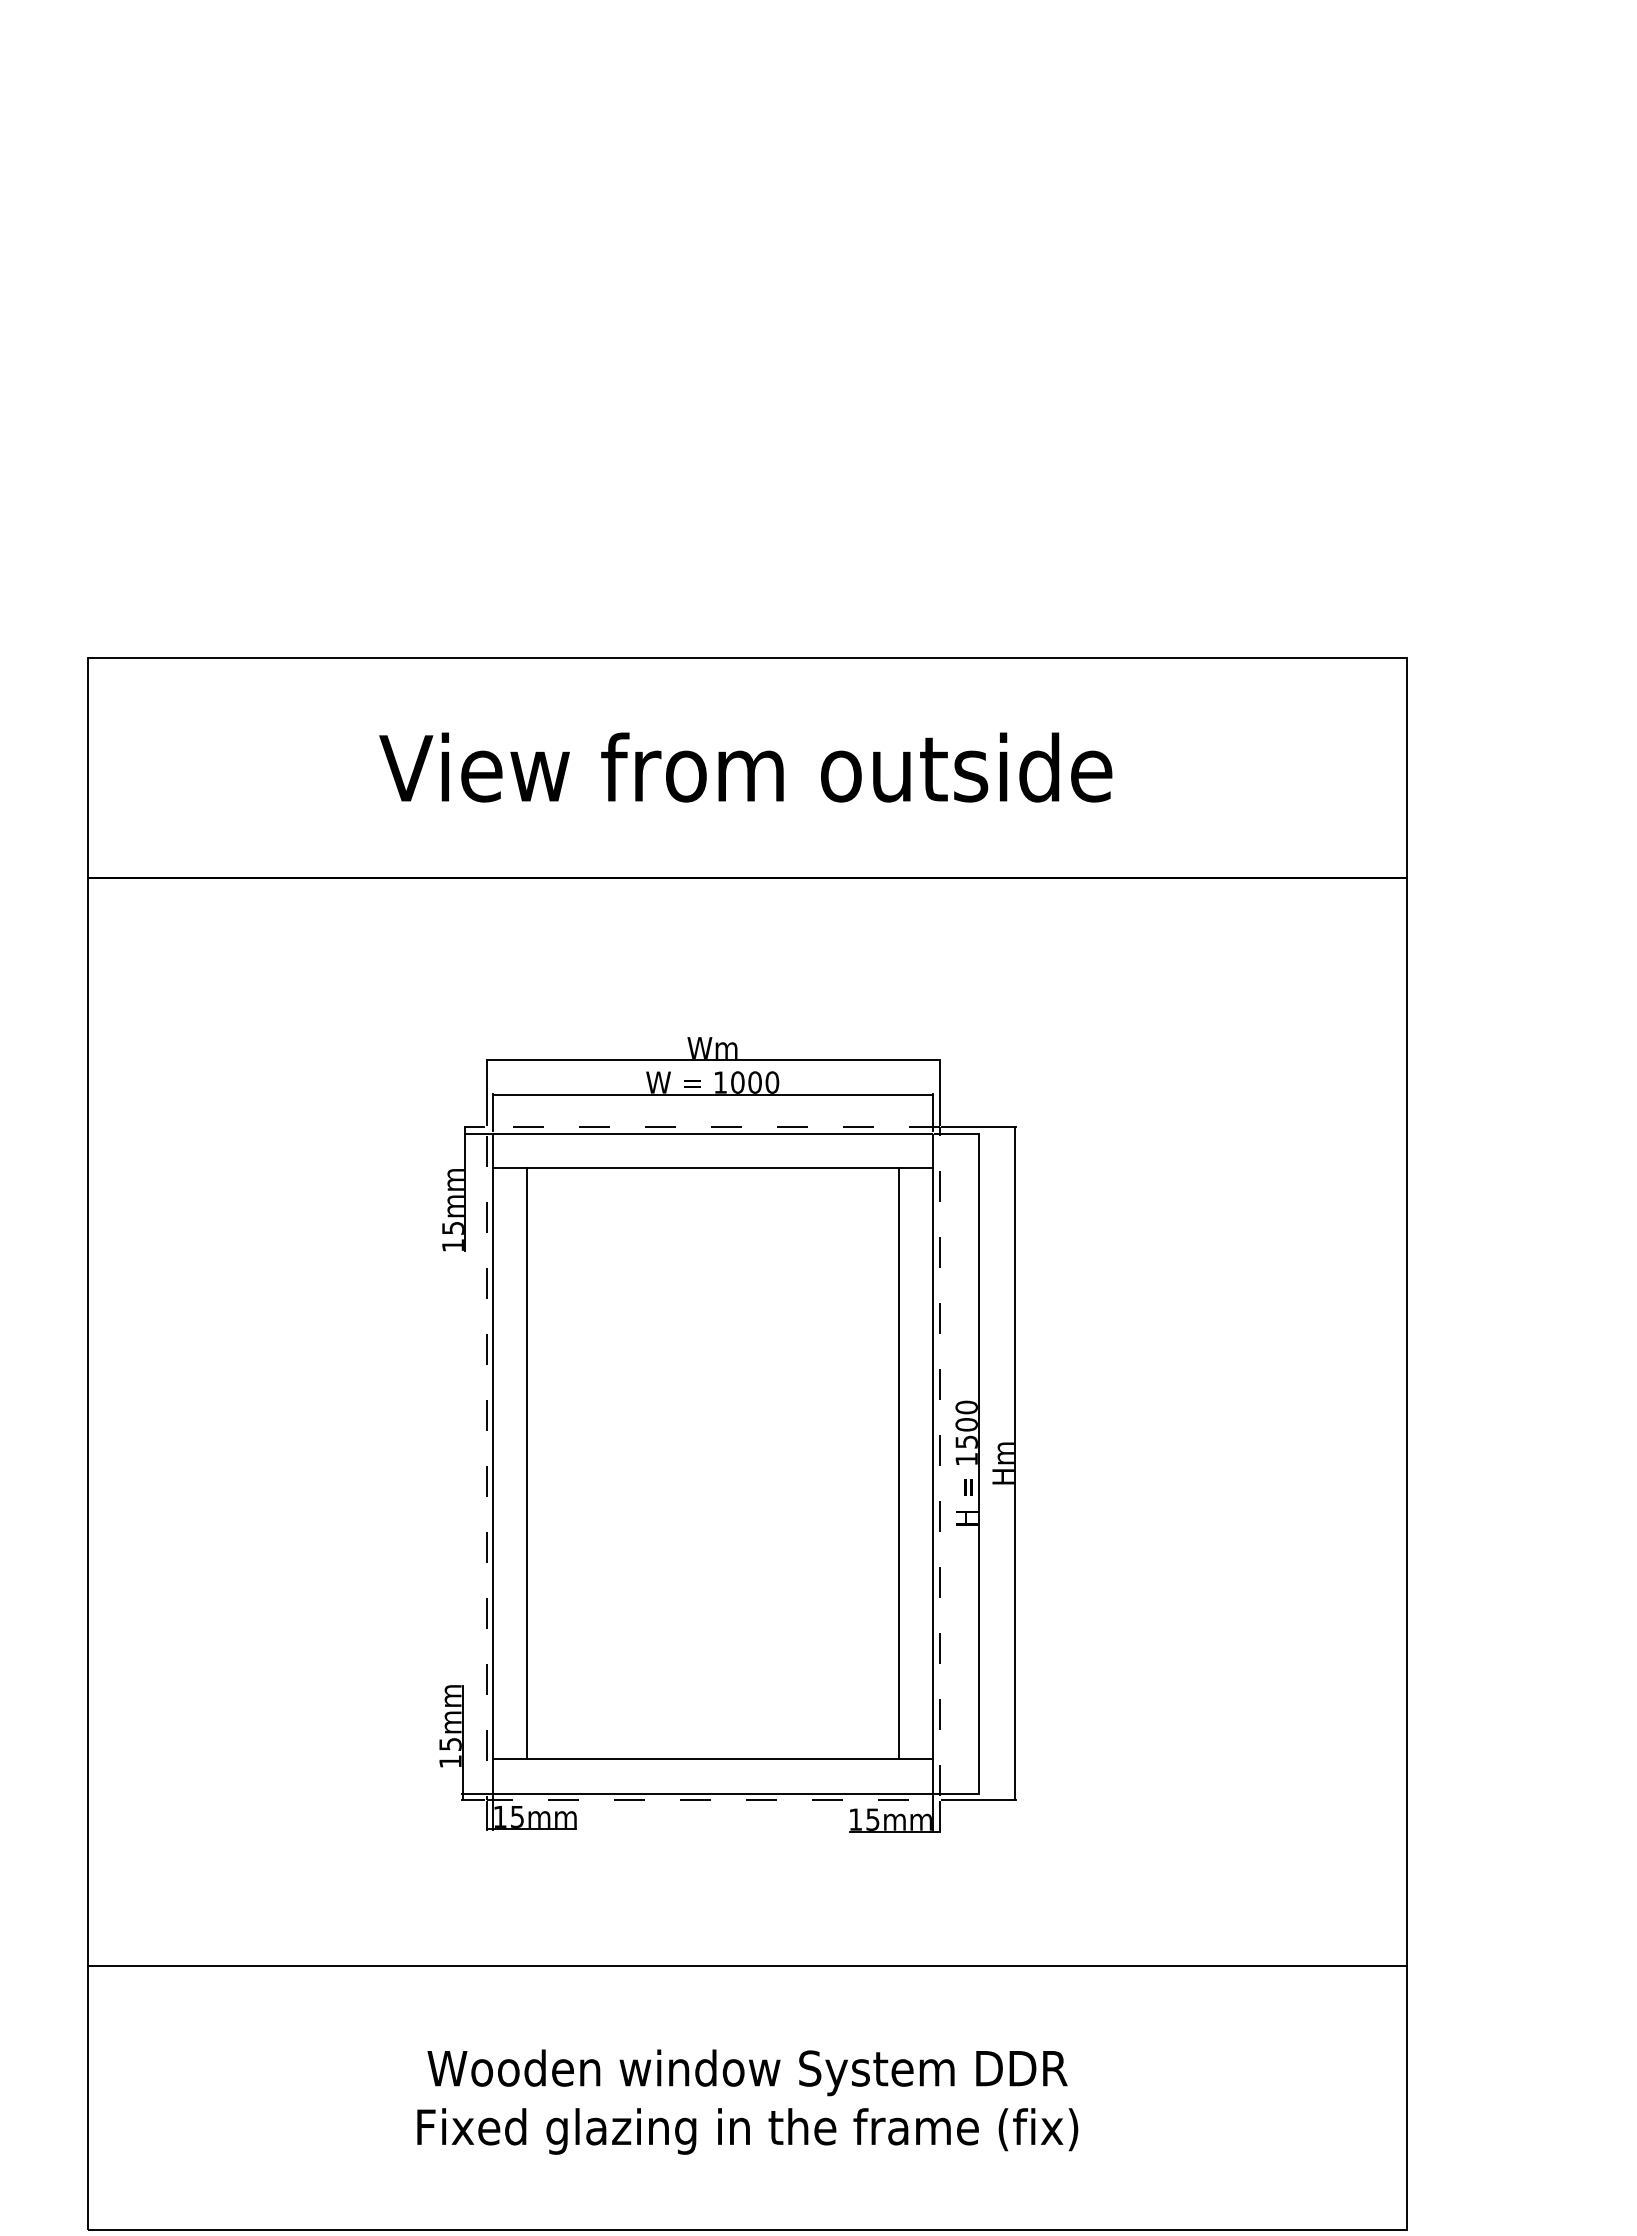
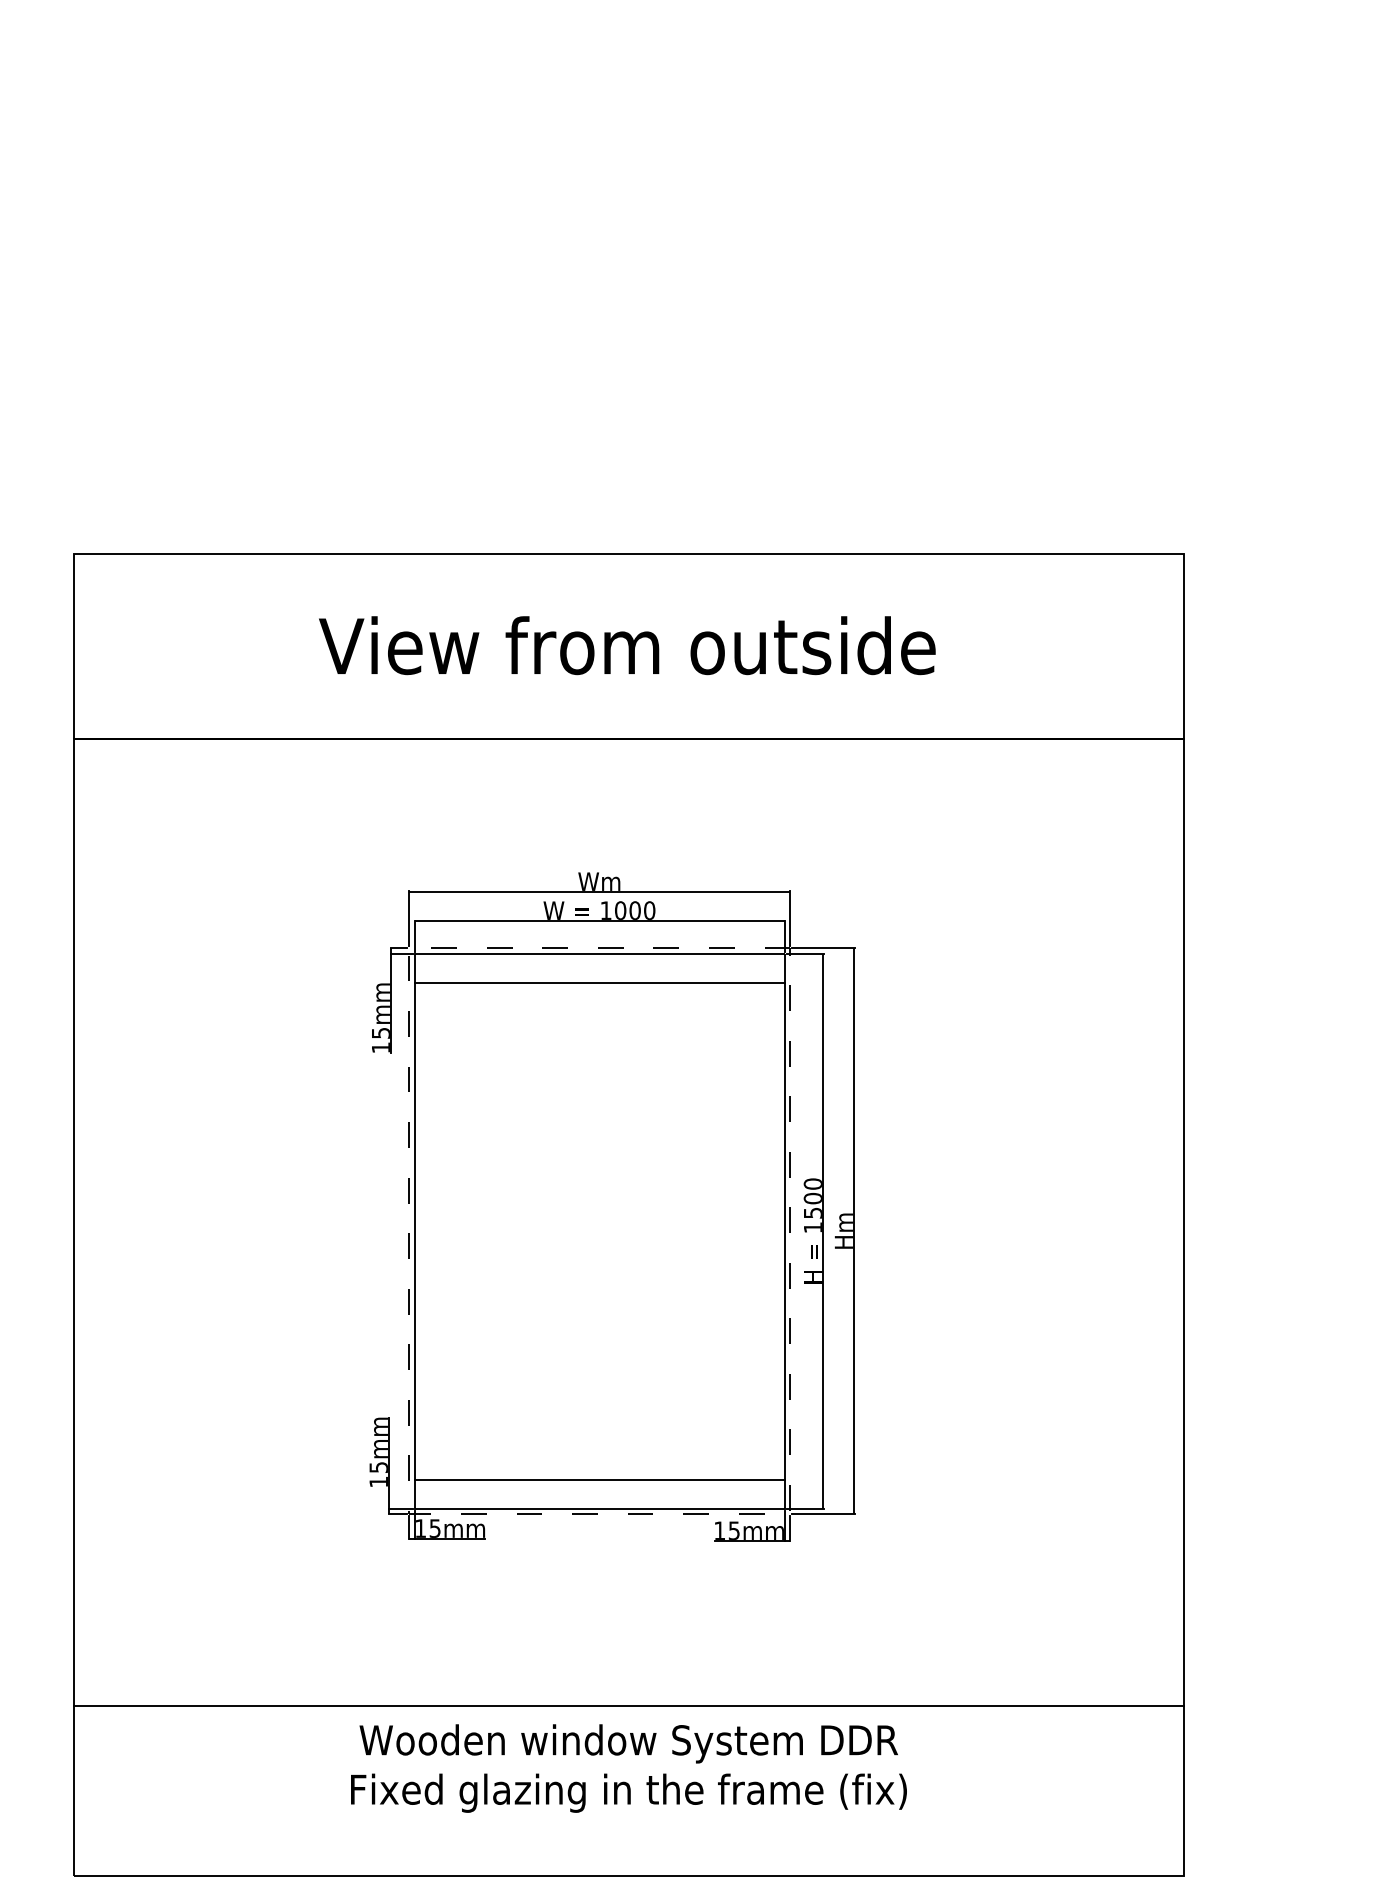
line: (527, 1463) -> (443, 1231), removed
line: (898, 1463) -> (755, 1231), removed
line: (747, 1965) -> (628, 1705), moved

